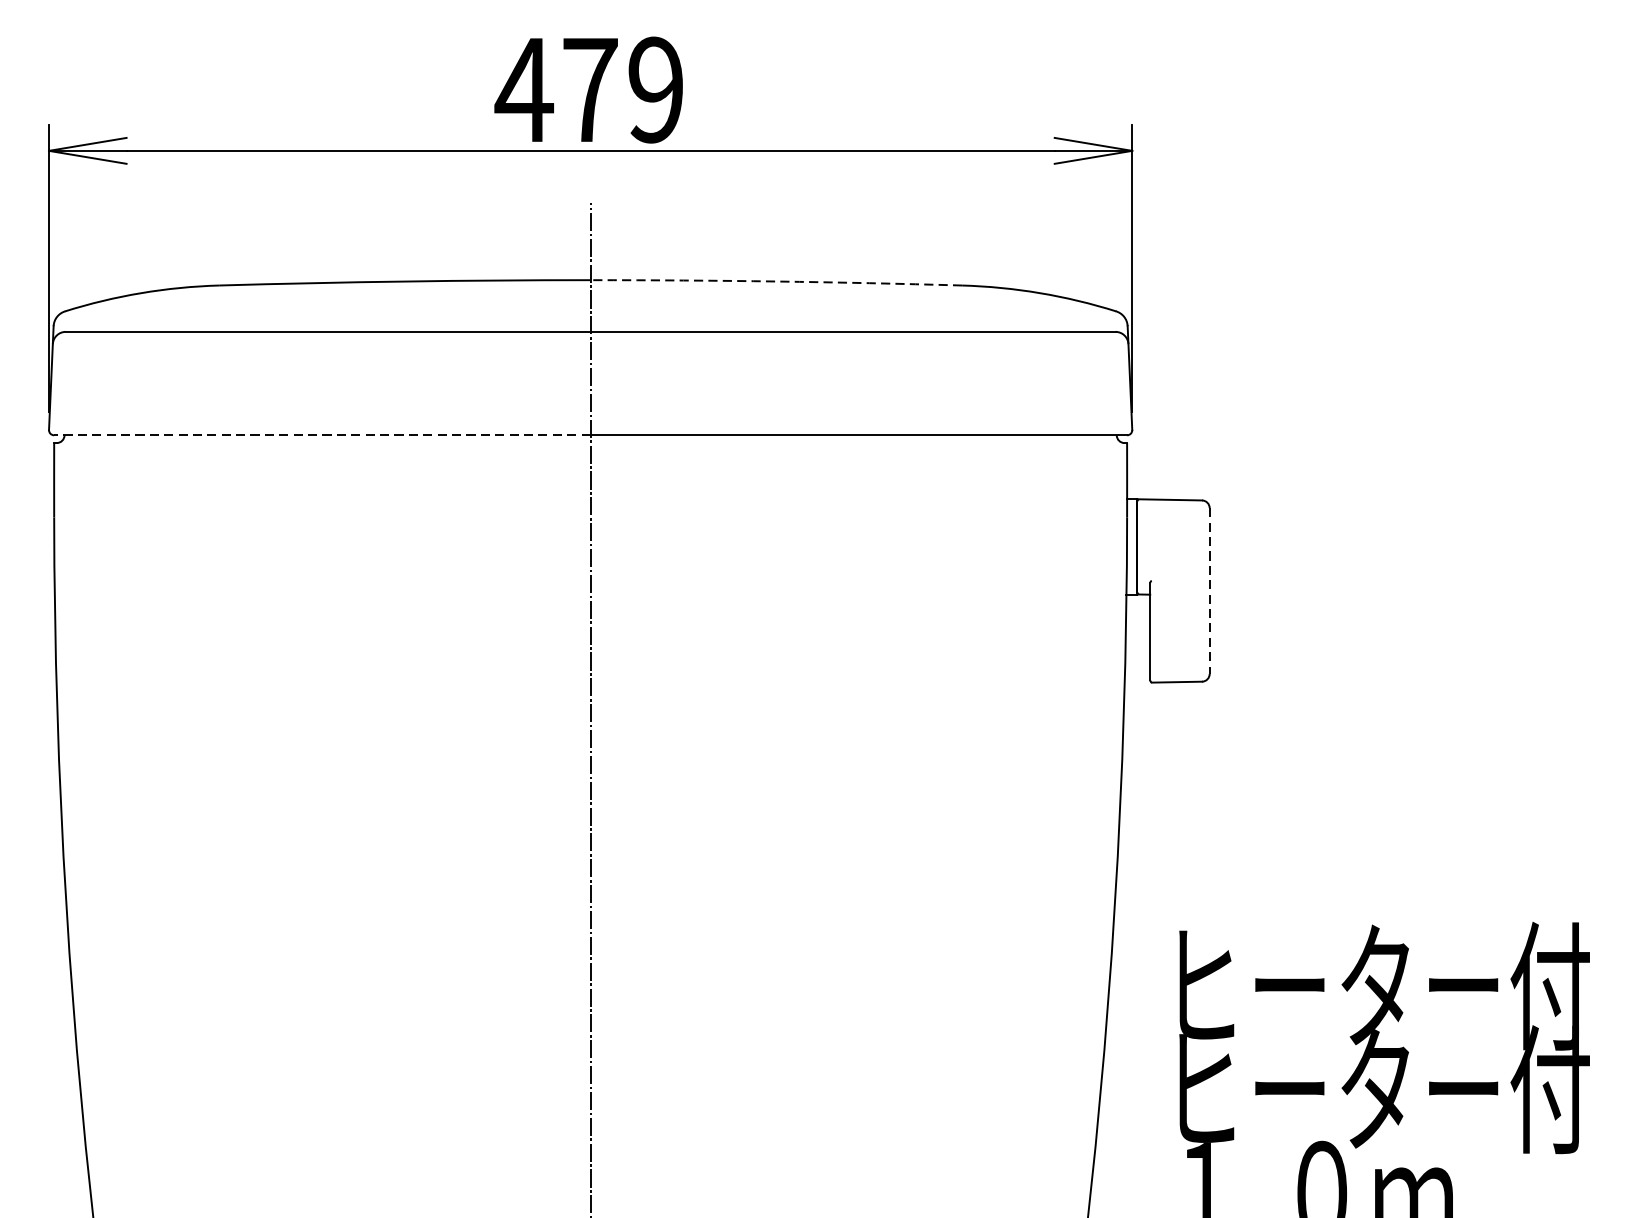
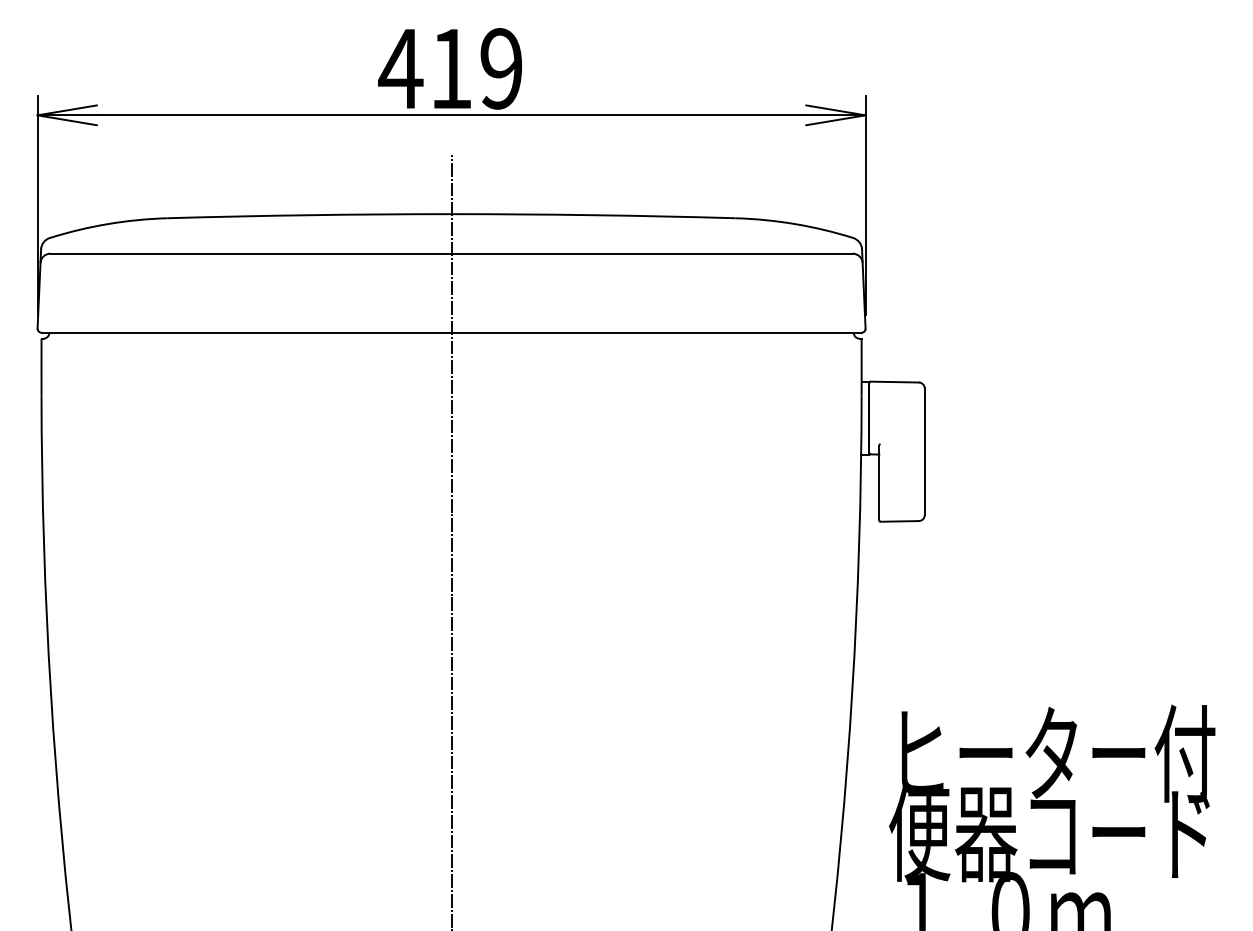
text: (590, 89) -> (451, 68), 479 -> 419
arc: (776, 281) -> (593, 215), dashed -> solid
line: (322, 434) -> (246, 332), dashed -> solid
line: (1209, 591) -> (924, 452), dashed -> solid
text: (1376, 1089) -> (1052, 832), ヒーター付 -> 便器コード

